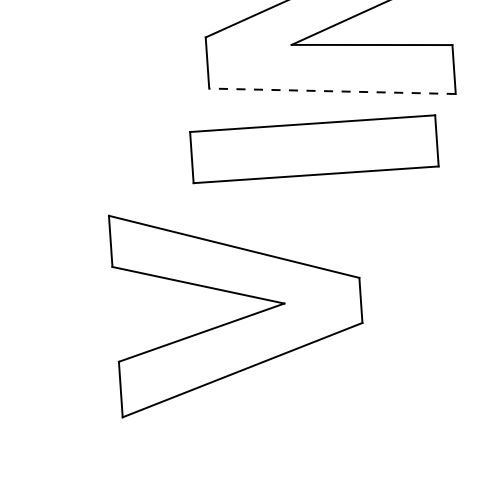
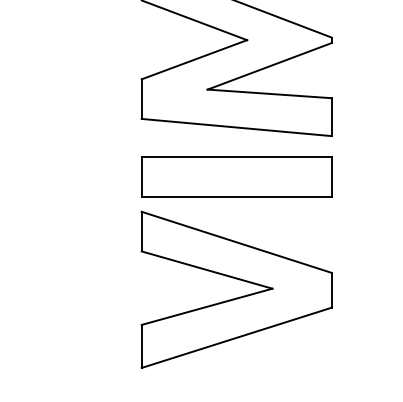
line: (332, 91) -> (236, 127), dashed -> solid
part: (314, 148) -> (236, 176), moved
part: (242, 316) -> (239, 296), moved

